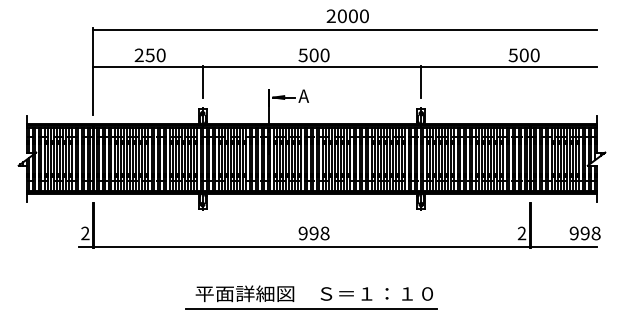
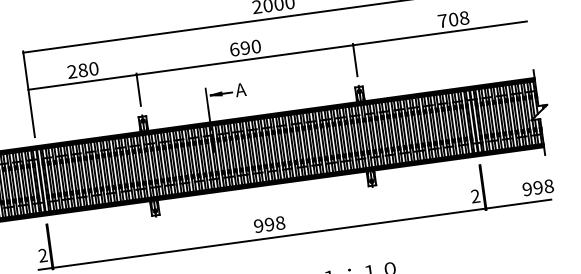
text: (149, 55) -> (82, 70), 250 -> 280
text: (308, 55) -> (239, 48), 500 -> 690
text: (523, 55) -> (452, 19), 500 -> 708

